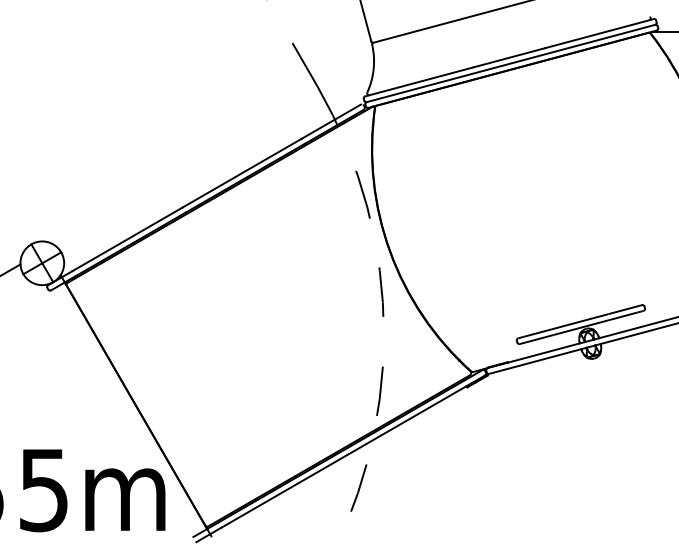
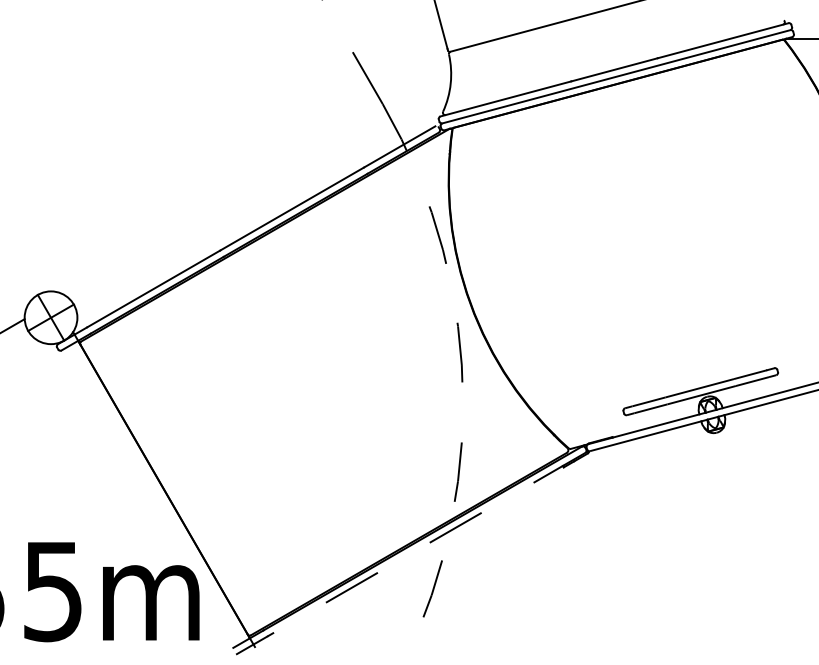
line: (353, 451) -> (426, 544), solid -> dashed

